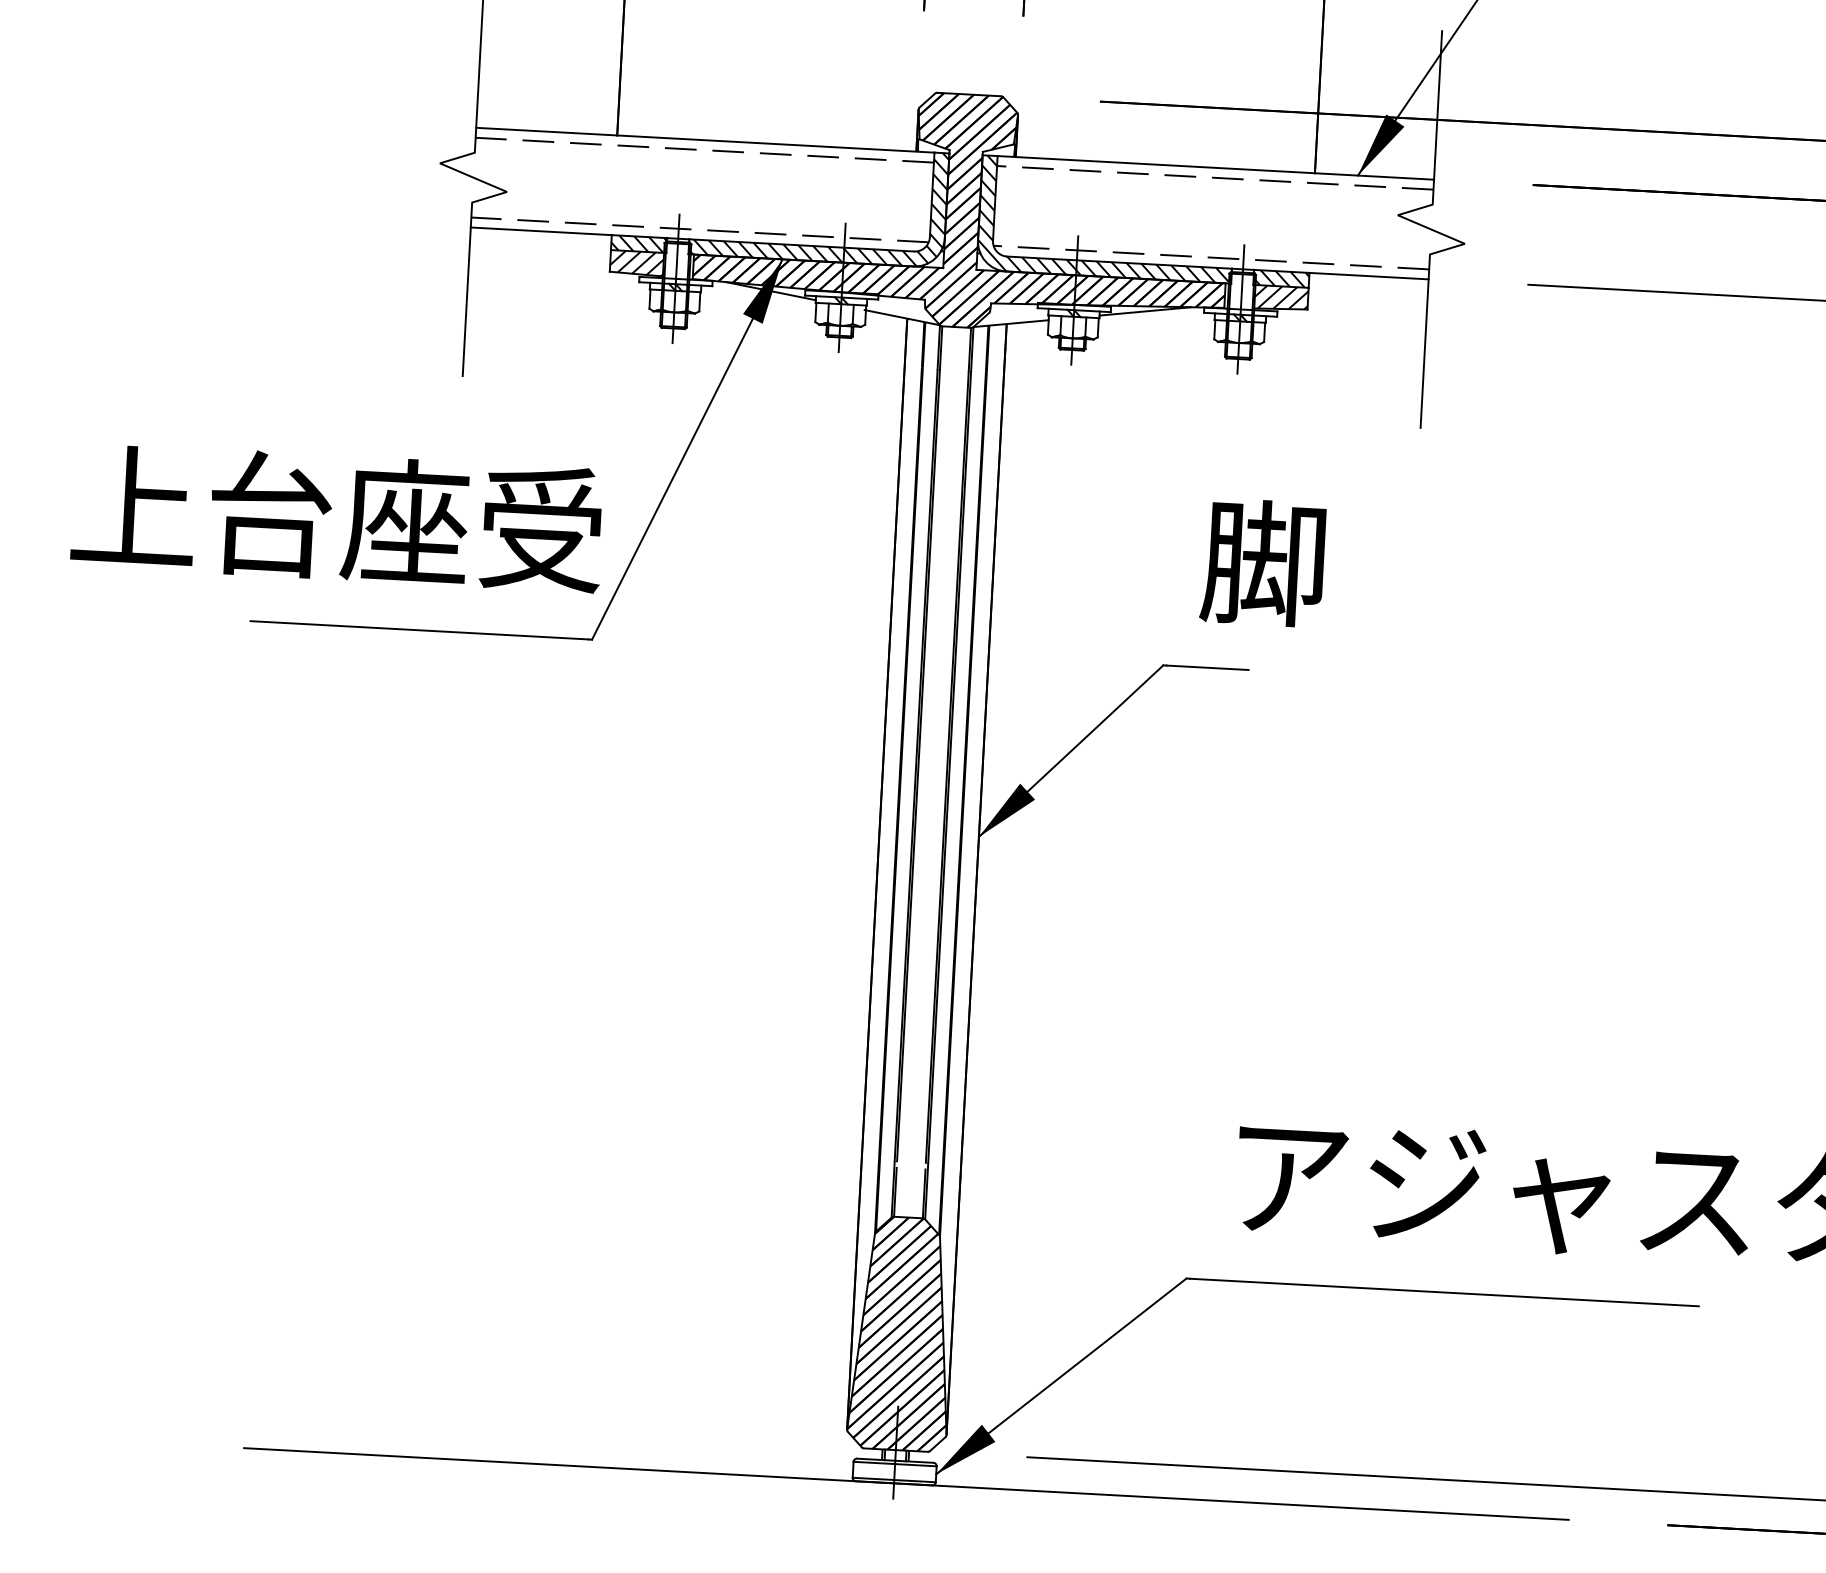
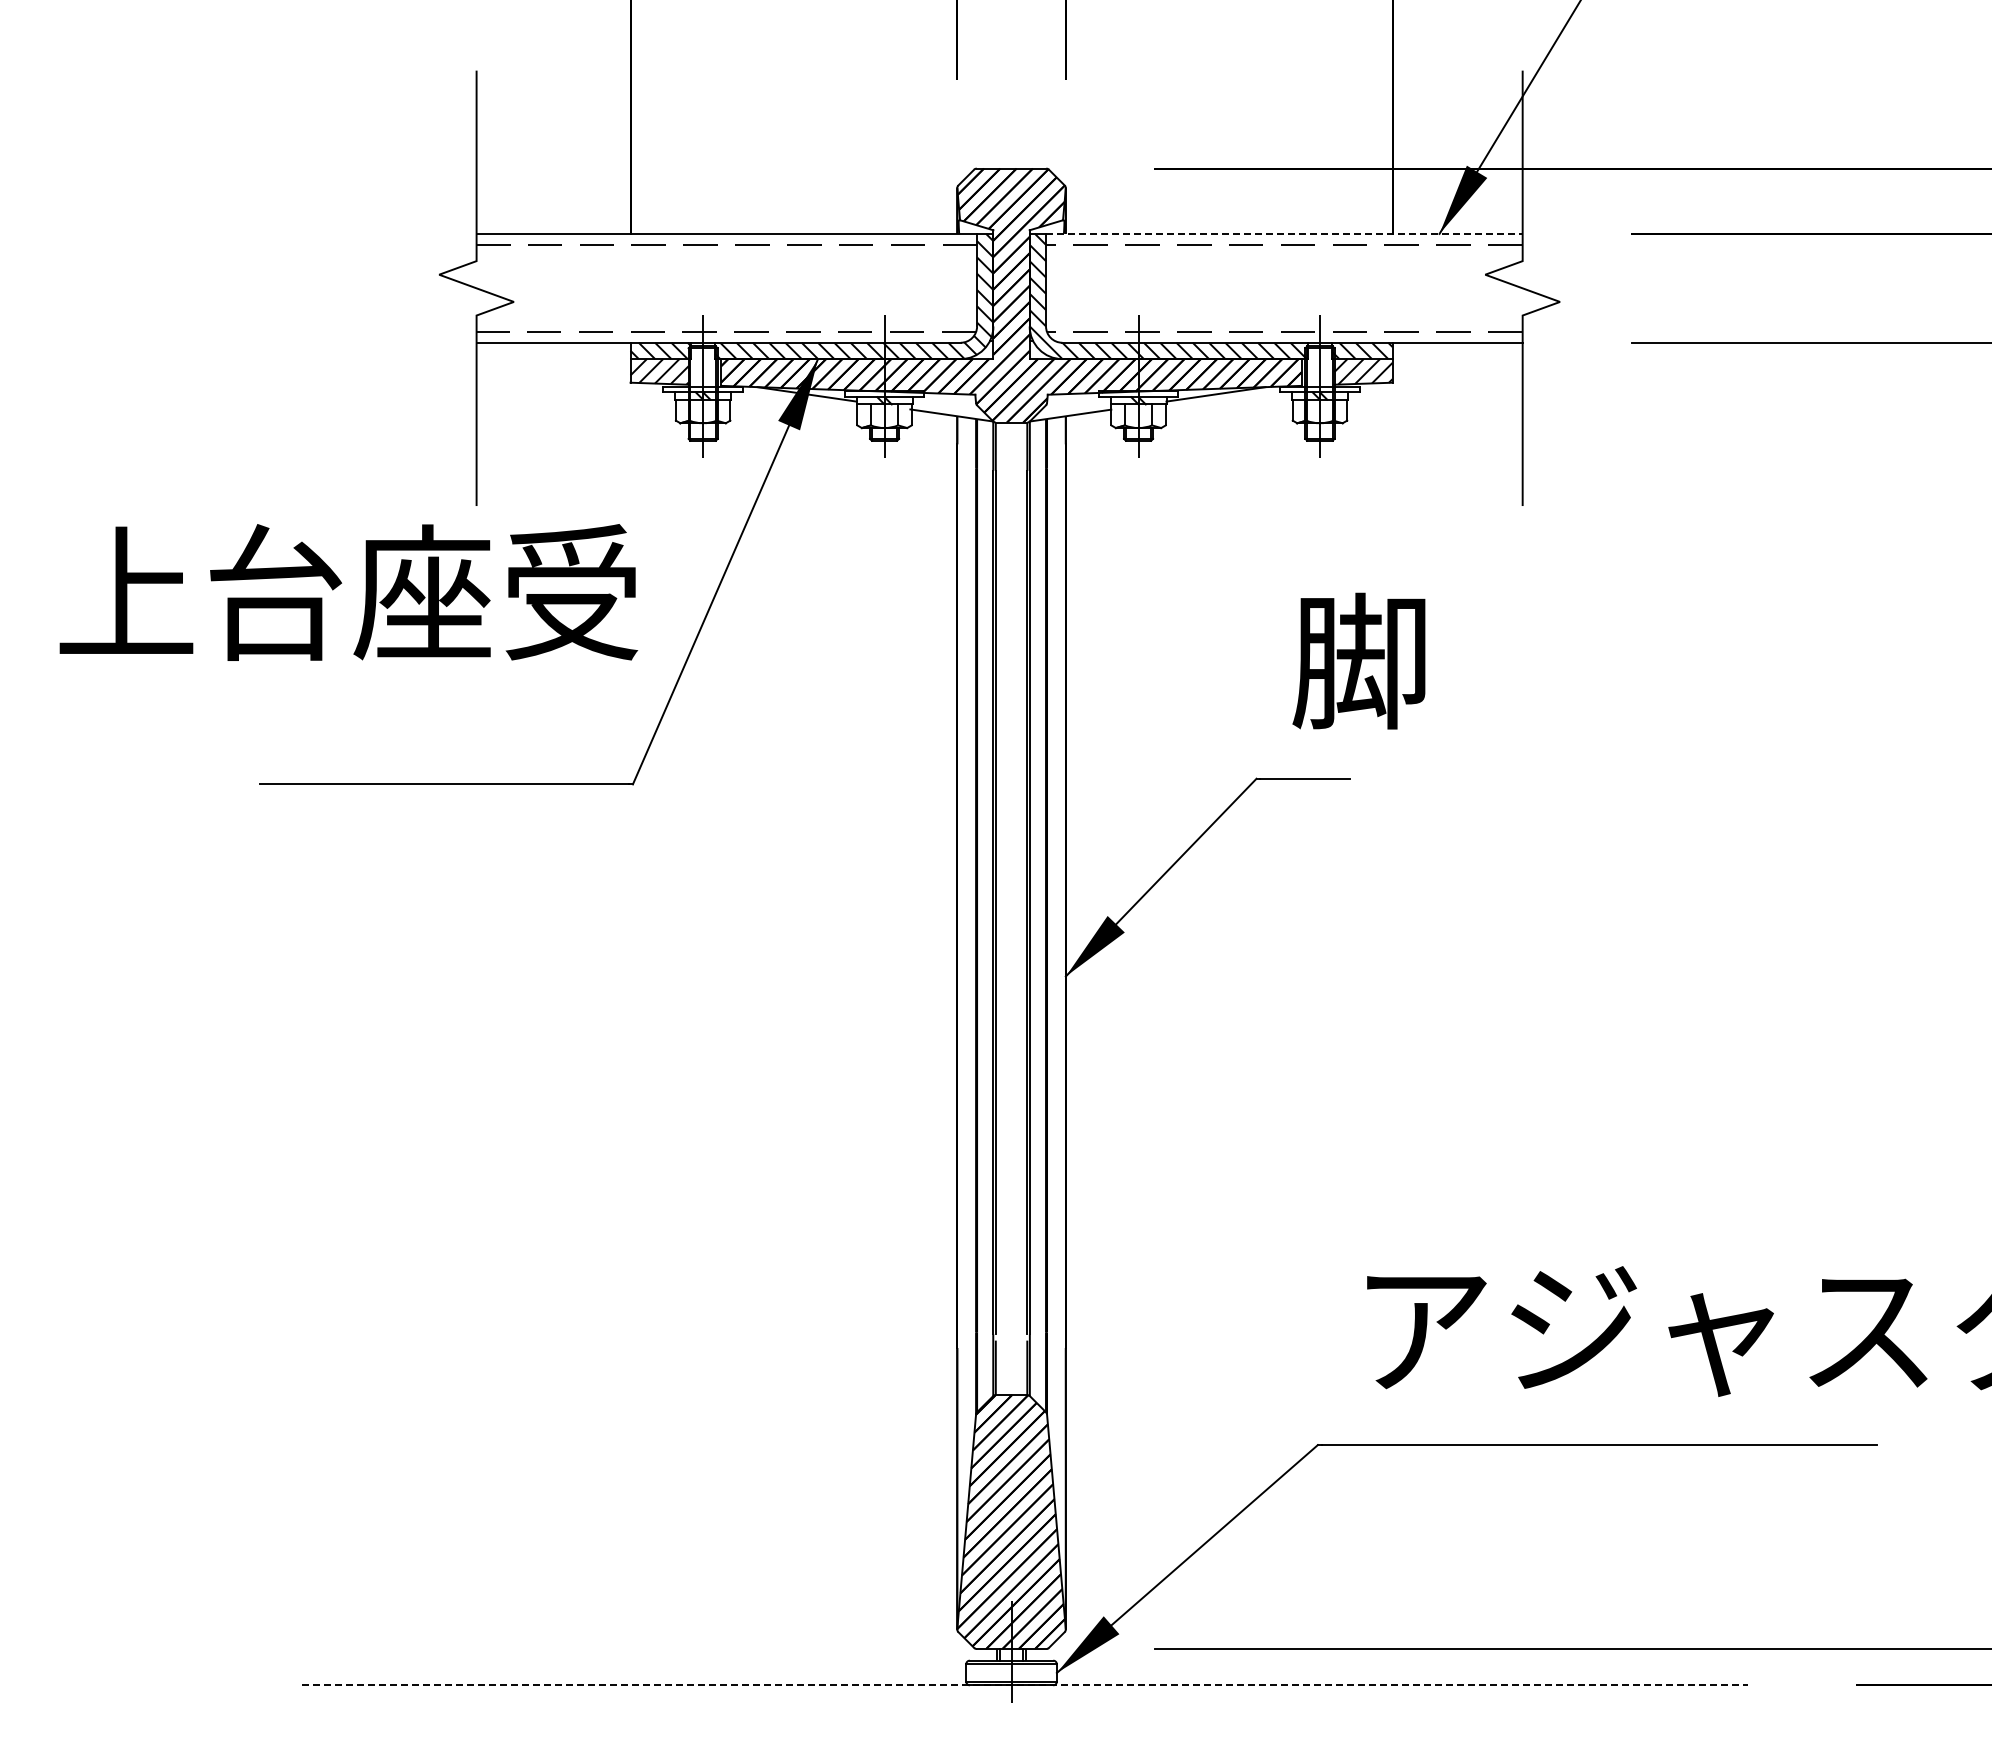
line: (1215, 167) -> (1284, 233), solid -> dashed
text: (337, 517) -> (348, 592), moved
line: (906, 1484) -> (1025, 1685), solid -> dashed

